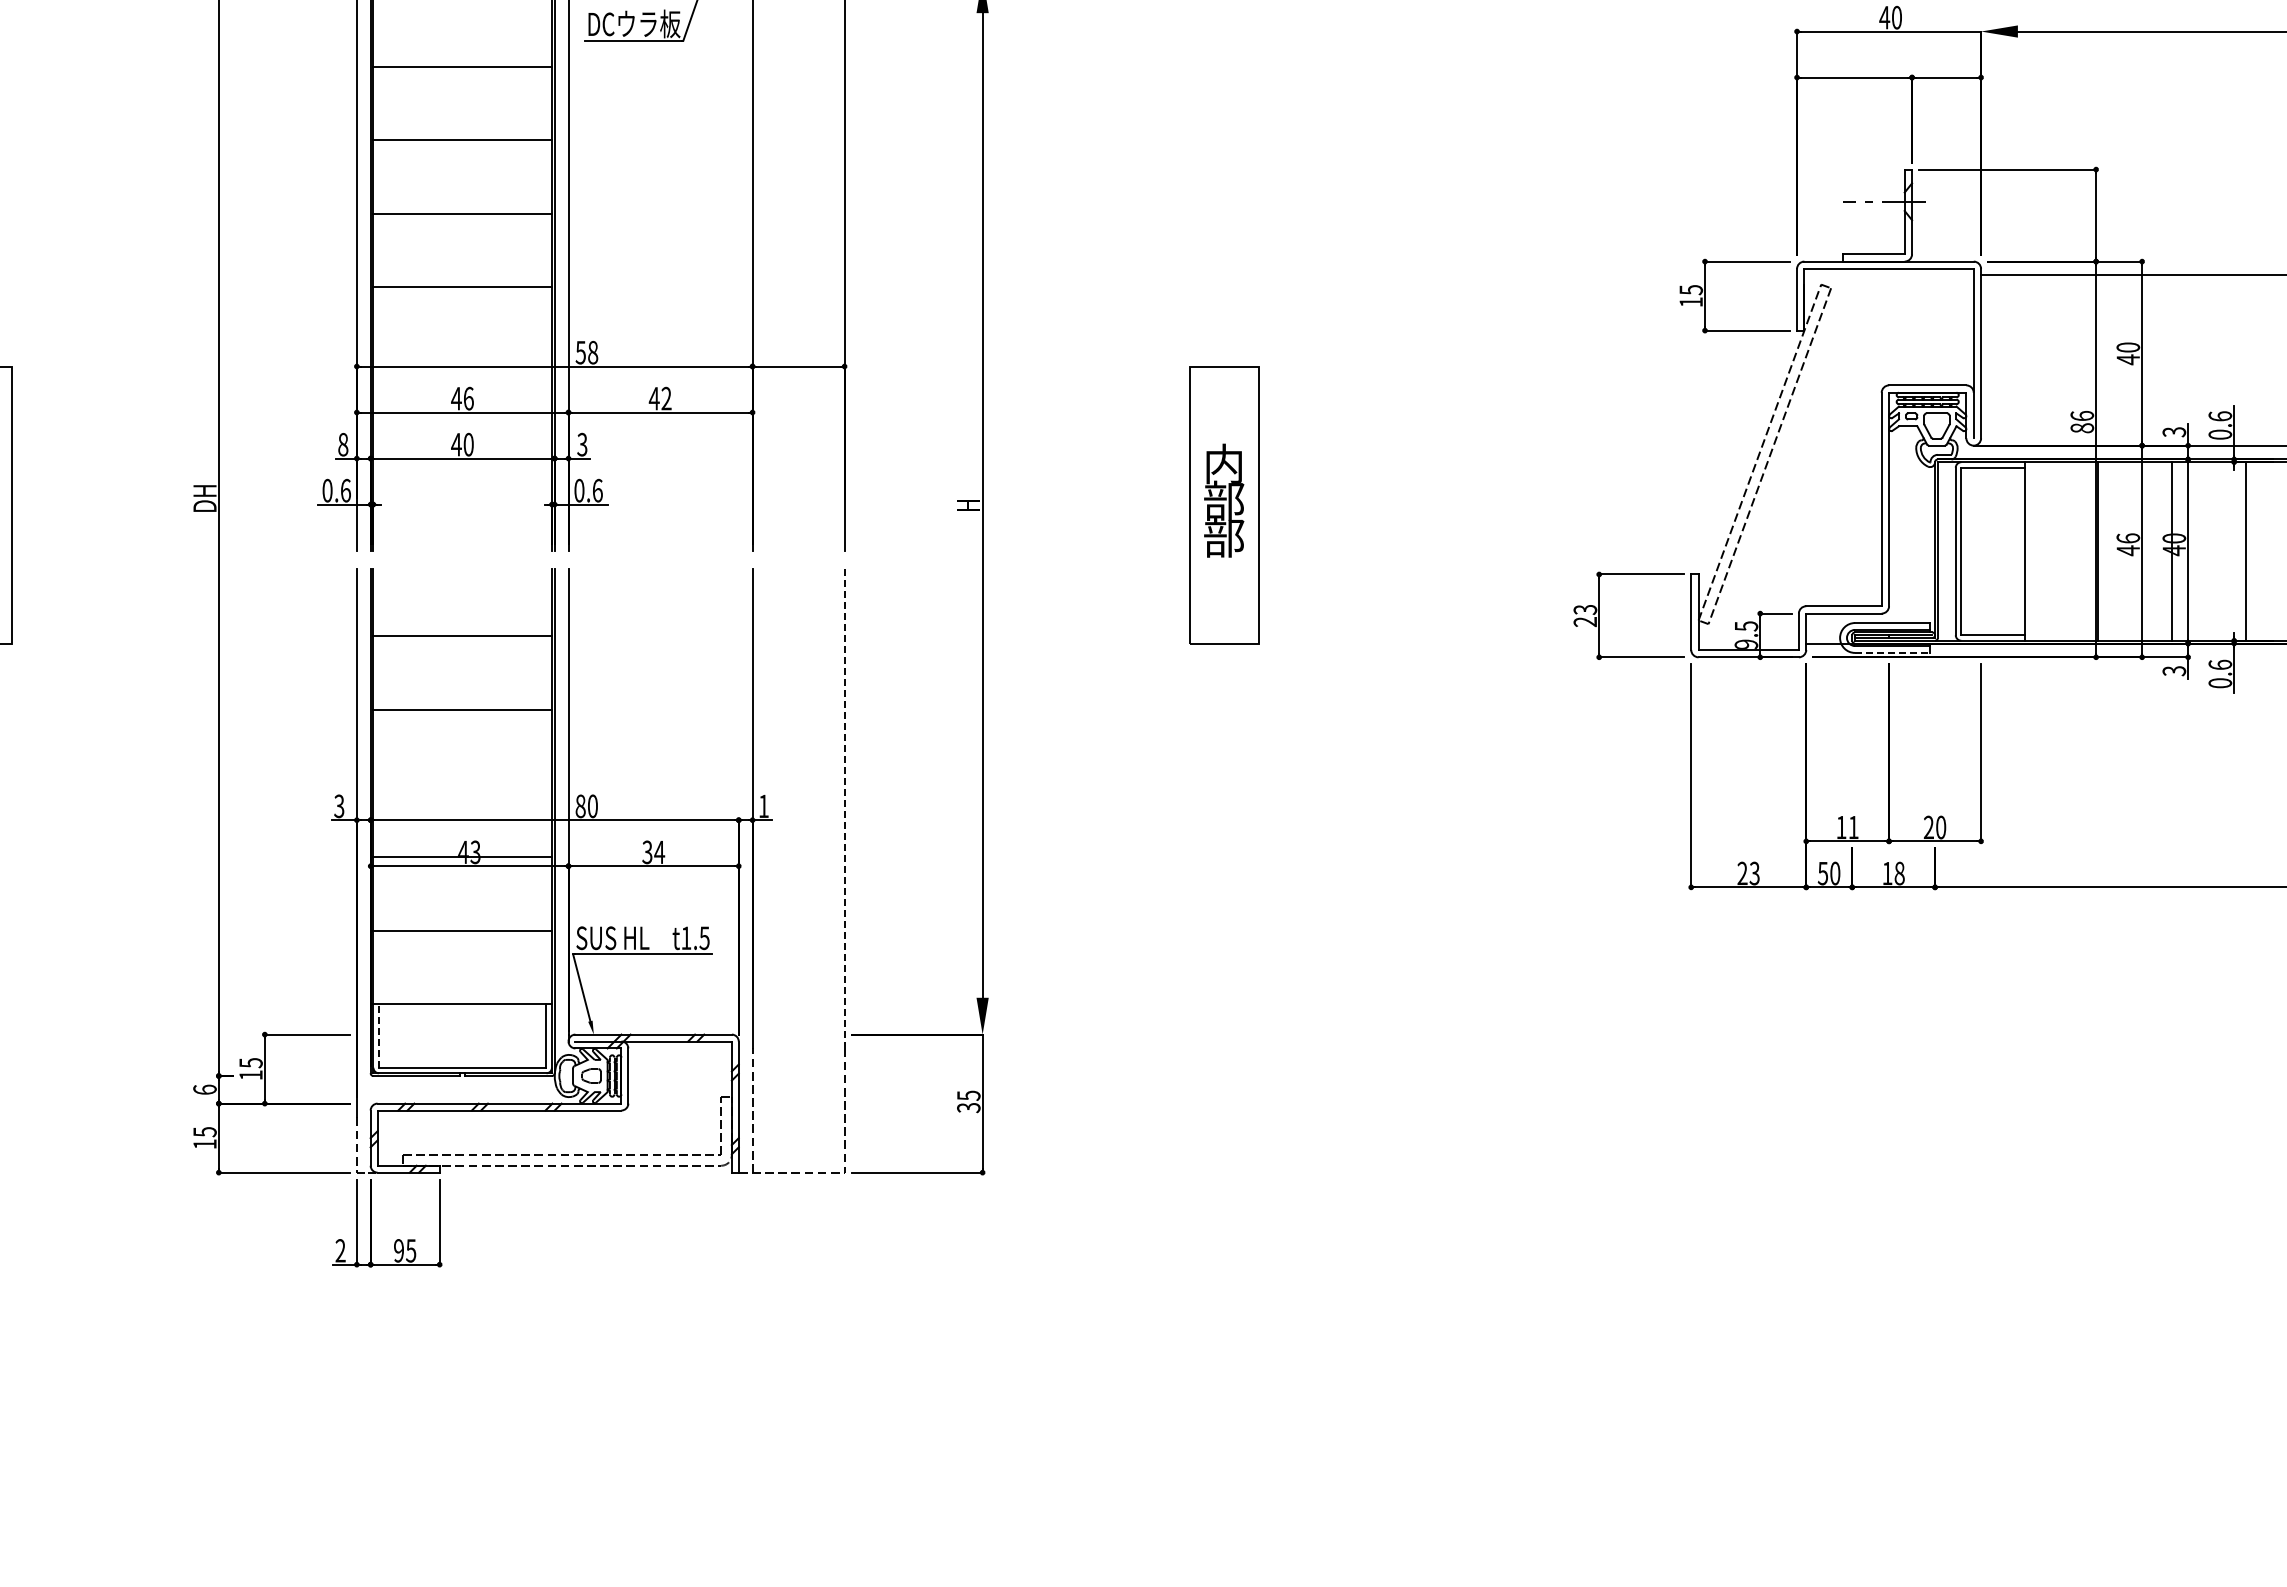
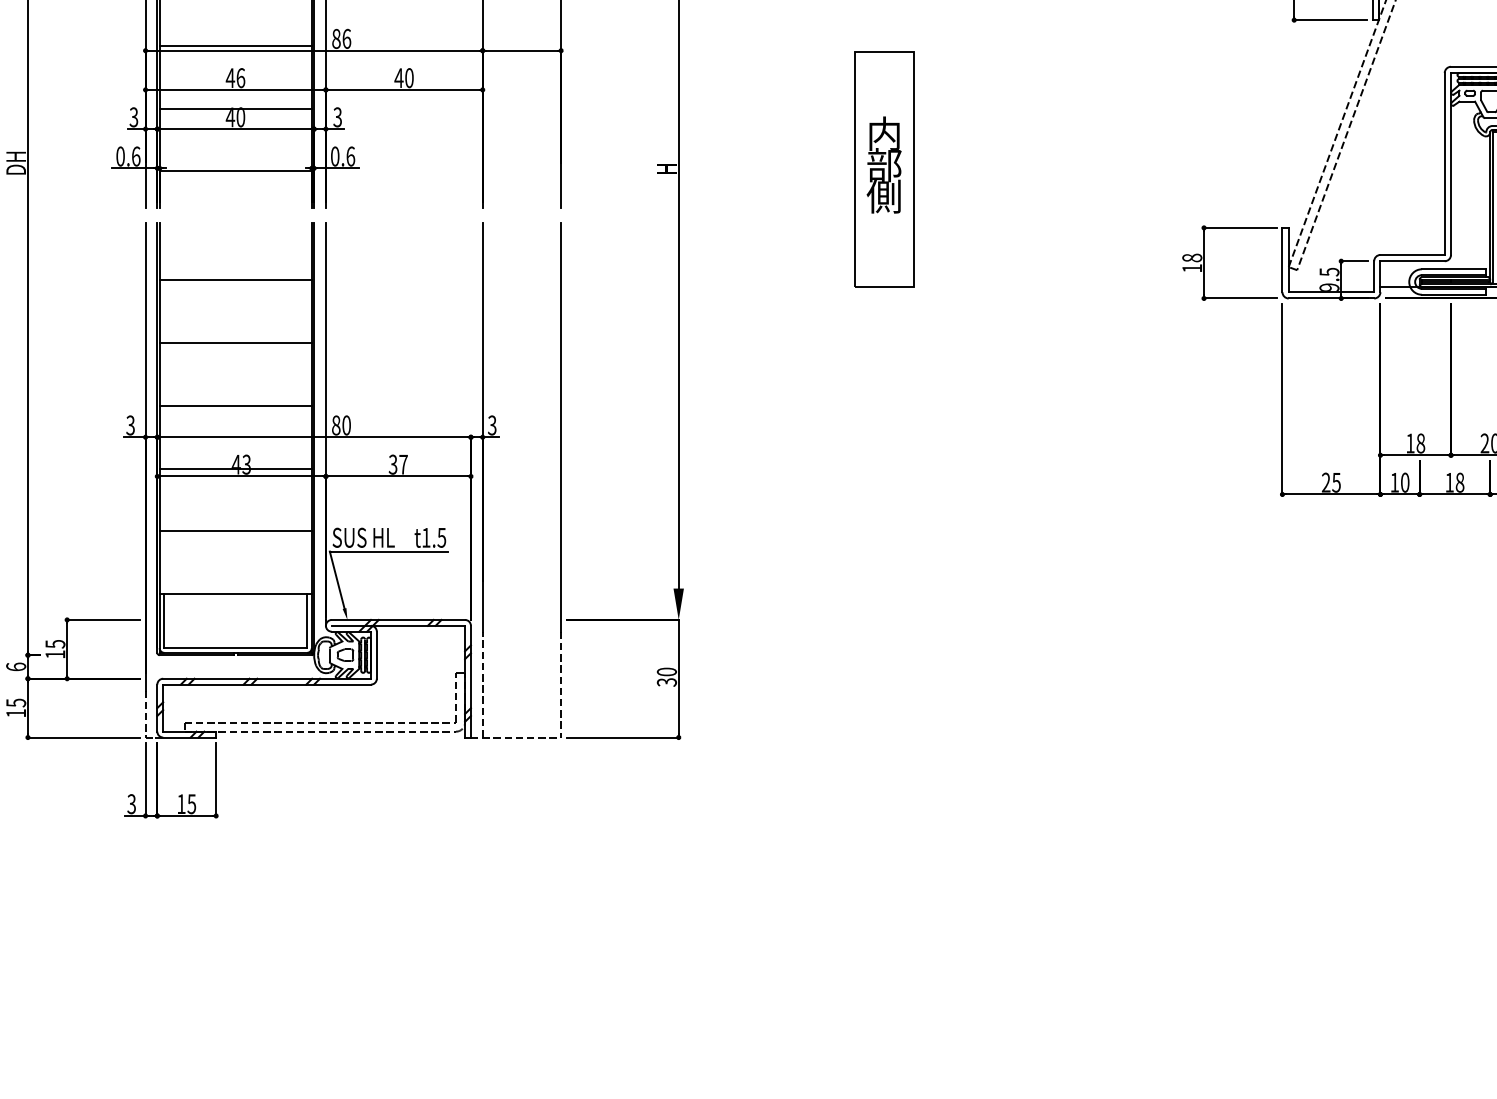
text: (586, 352) -> (341, 38), 58 -> 86
line: (462, 361) -> (235, 46), added
text: (666, 398) -> (409, 77), 42 -> 40
line: (462, 434) -> (235, 108), added
text: (343, 444) -> (134, 117), 8 -> 3
line: (462, 508) -> (235, 171), added
text: (1223, 537) -> (883, 196), 部 -> 側
text: (1585, 615) -> (1192, 262), 23 -> 18
line: (1892, 652) -> (1453, 294), dashed -> solid
line: (462, 783) -> (235, 405), added
text: (763, 806) -> (492, 425), 1 -> 3
line: (844, 808) -> (561, 427), dashed -> solid
text: (1853, 827) -> (1420, 443), 11 -> 18
text: (659, 851) -> (403, 463), 34 -> 37
text: (1754, 872) -> (1336, 481), 23 -> 25
text: (1822, 873) -> (1394, 482), 50 -> 10
line: (378, 1035) -> (164, 620), dashed -> solid
text: (968, 1095) -> (666, 671), 35 -> 30
text: (340, 1250) -> (131, 803), 2 -> 3
text: (398, 1250) -> (181, 803), 95 -> 15

